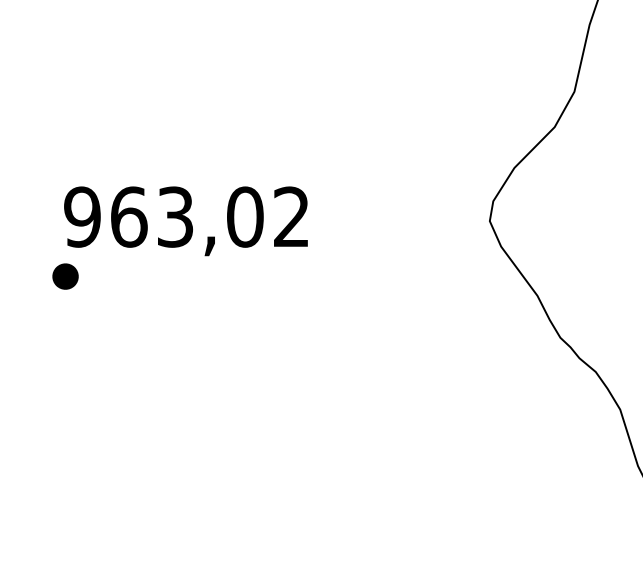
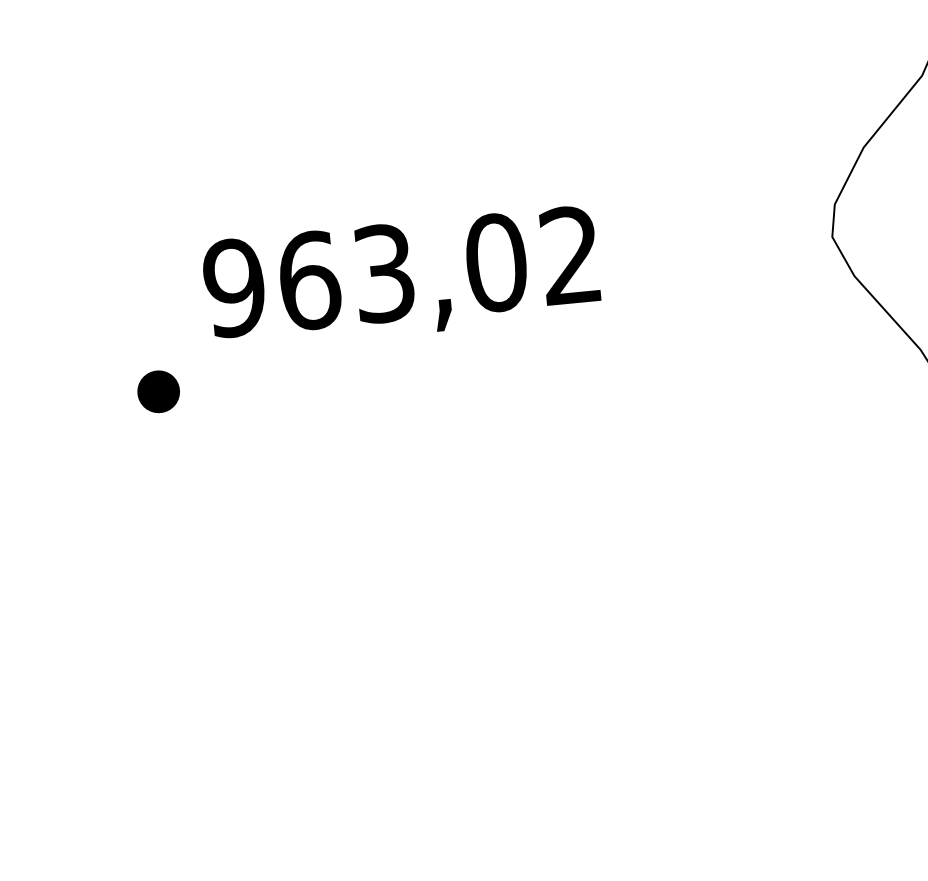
text: (185, 221) -> (400, 279), moved

